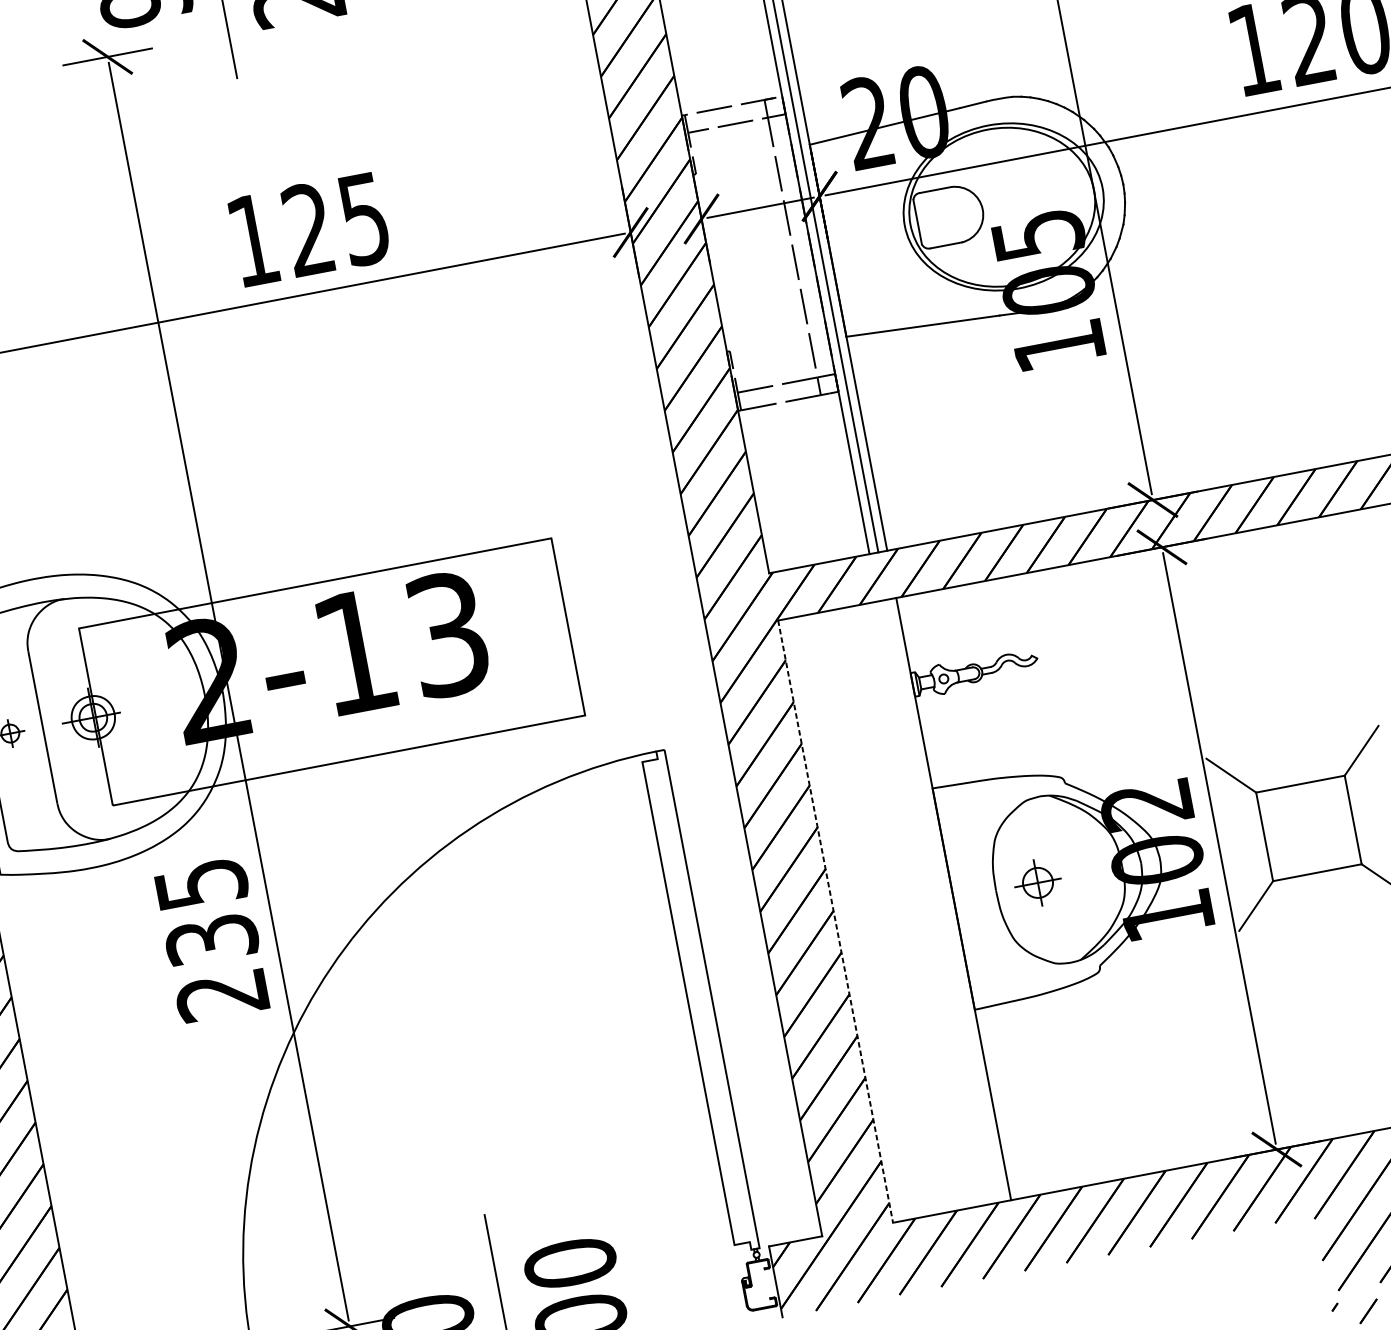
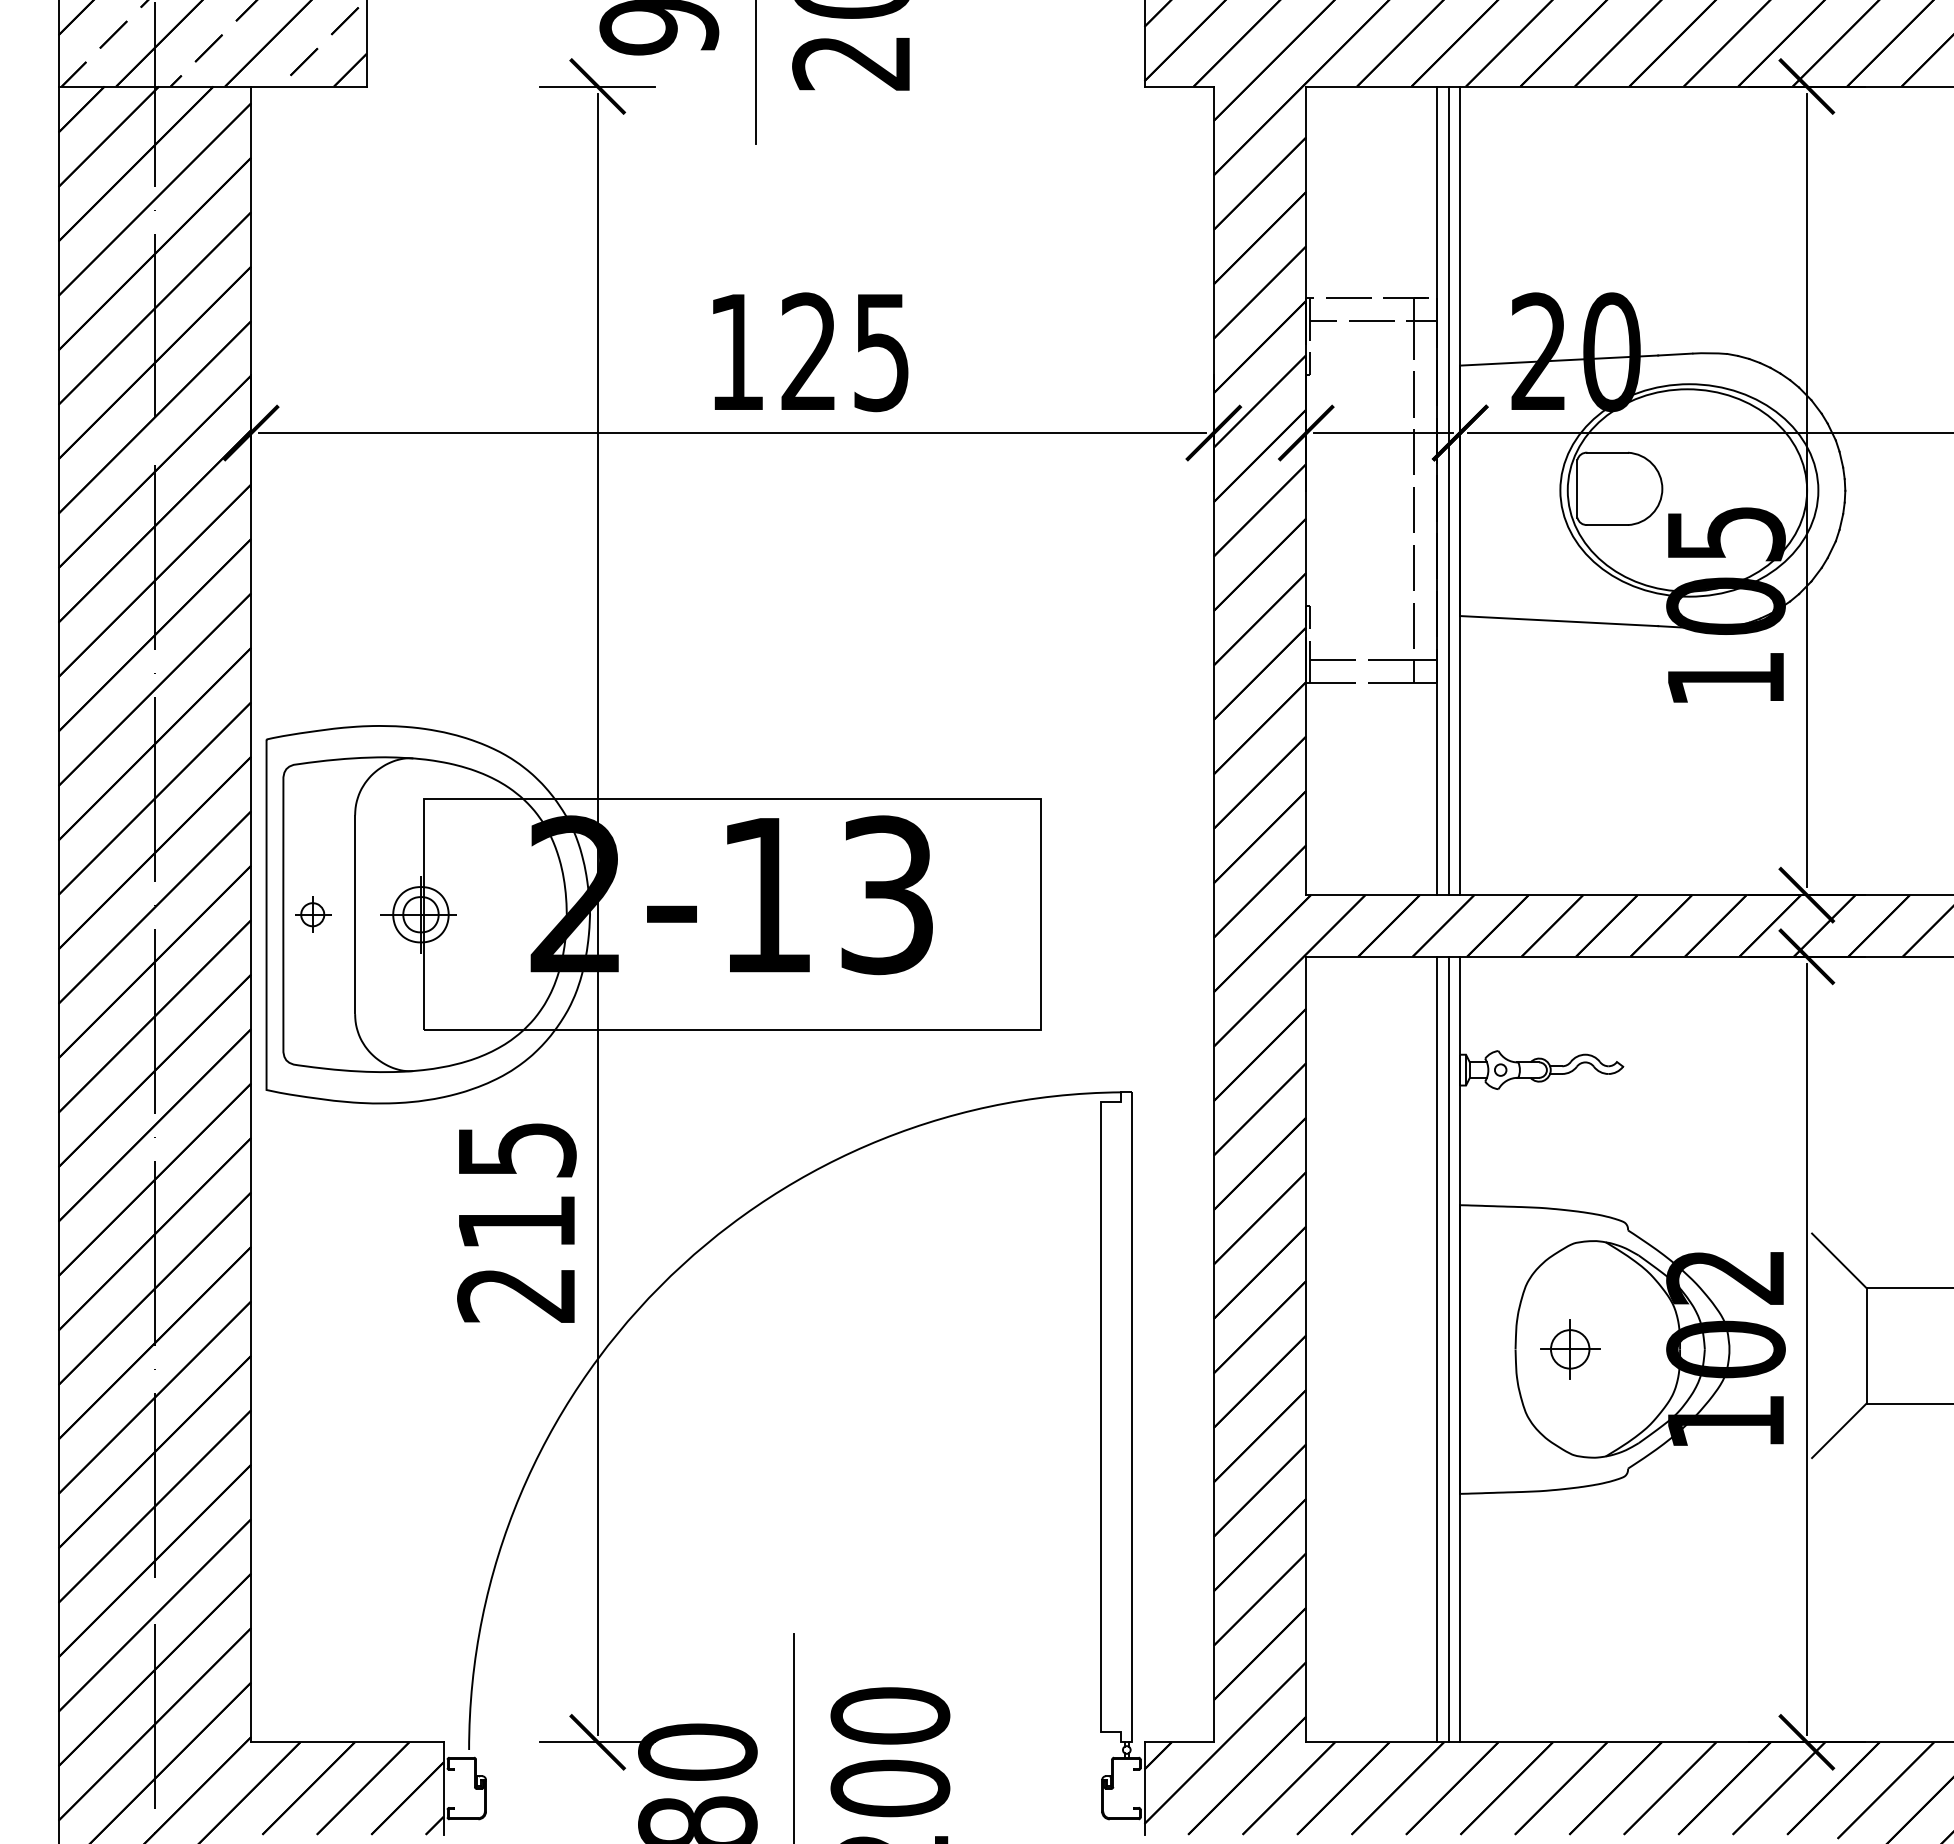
line: (944, 900) -> (1448, 1349), added
line: (936, 902) -> (1437, 1349), added
line: (835, 921) -> (1306, 1349), dashed -> solid
text: (211, 939) -> (516, 1222), 235 -> 215

